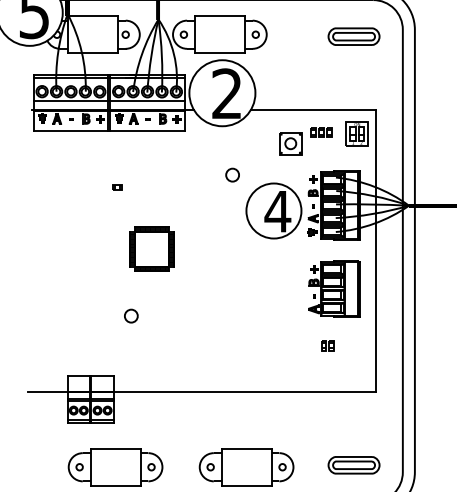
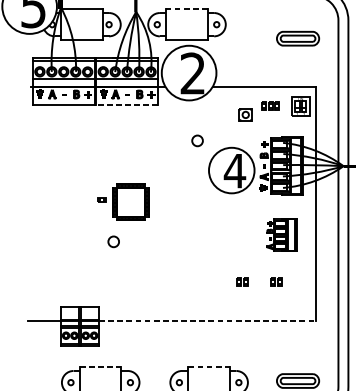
line: (219, 16) -> (186, 9), solid -> dashed
part: (353, 36) -> (297, 38), moved
line: (147, 131) -> (127, 104), solid -> dashed
part: (290, 143) -> (245, 114), size x0.7
part: (117, 187) -> (102, 199), moved
part: (334, 288) -> (281, 234), size x0.7
circle: (131, 315) -> (113, 241), moved
part: (286, 345) -> (242, 281), added
line: (245, 392) -> (208, 320), solid -> dashed
line: (116, 448) -> (101, 367), solid -> dashed
line: (247, 448) -> (209, 367), solid -> dashed

